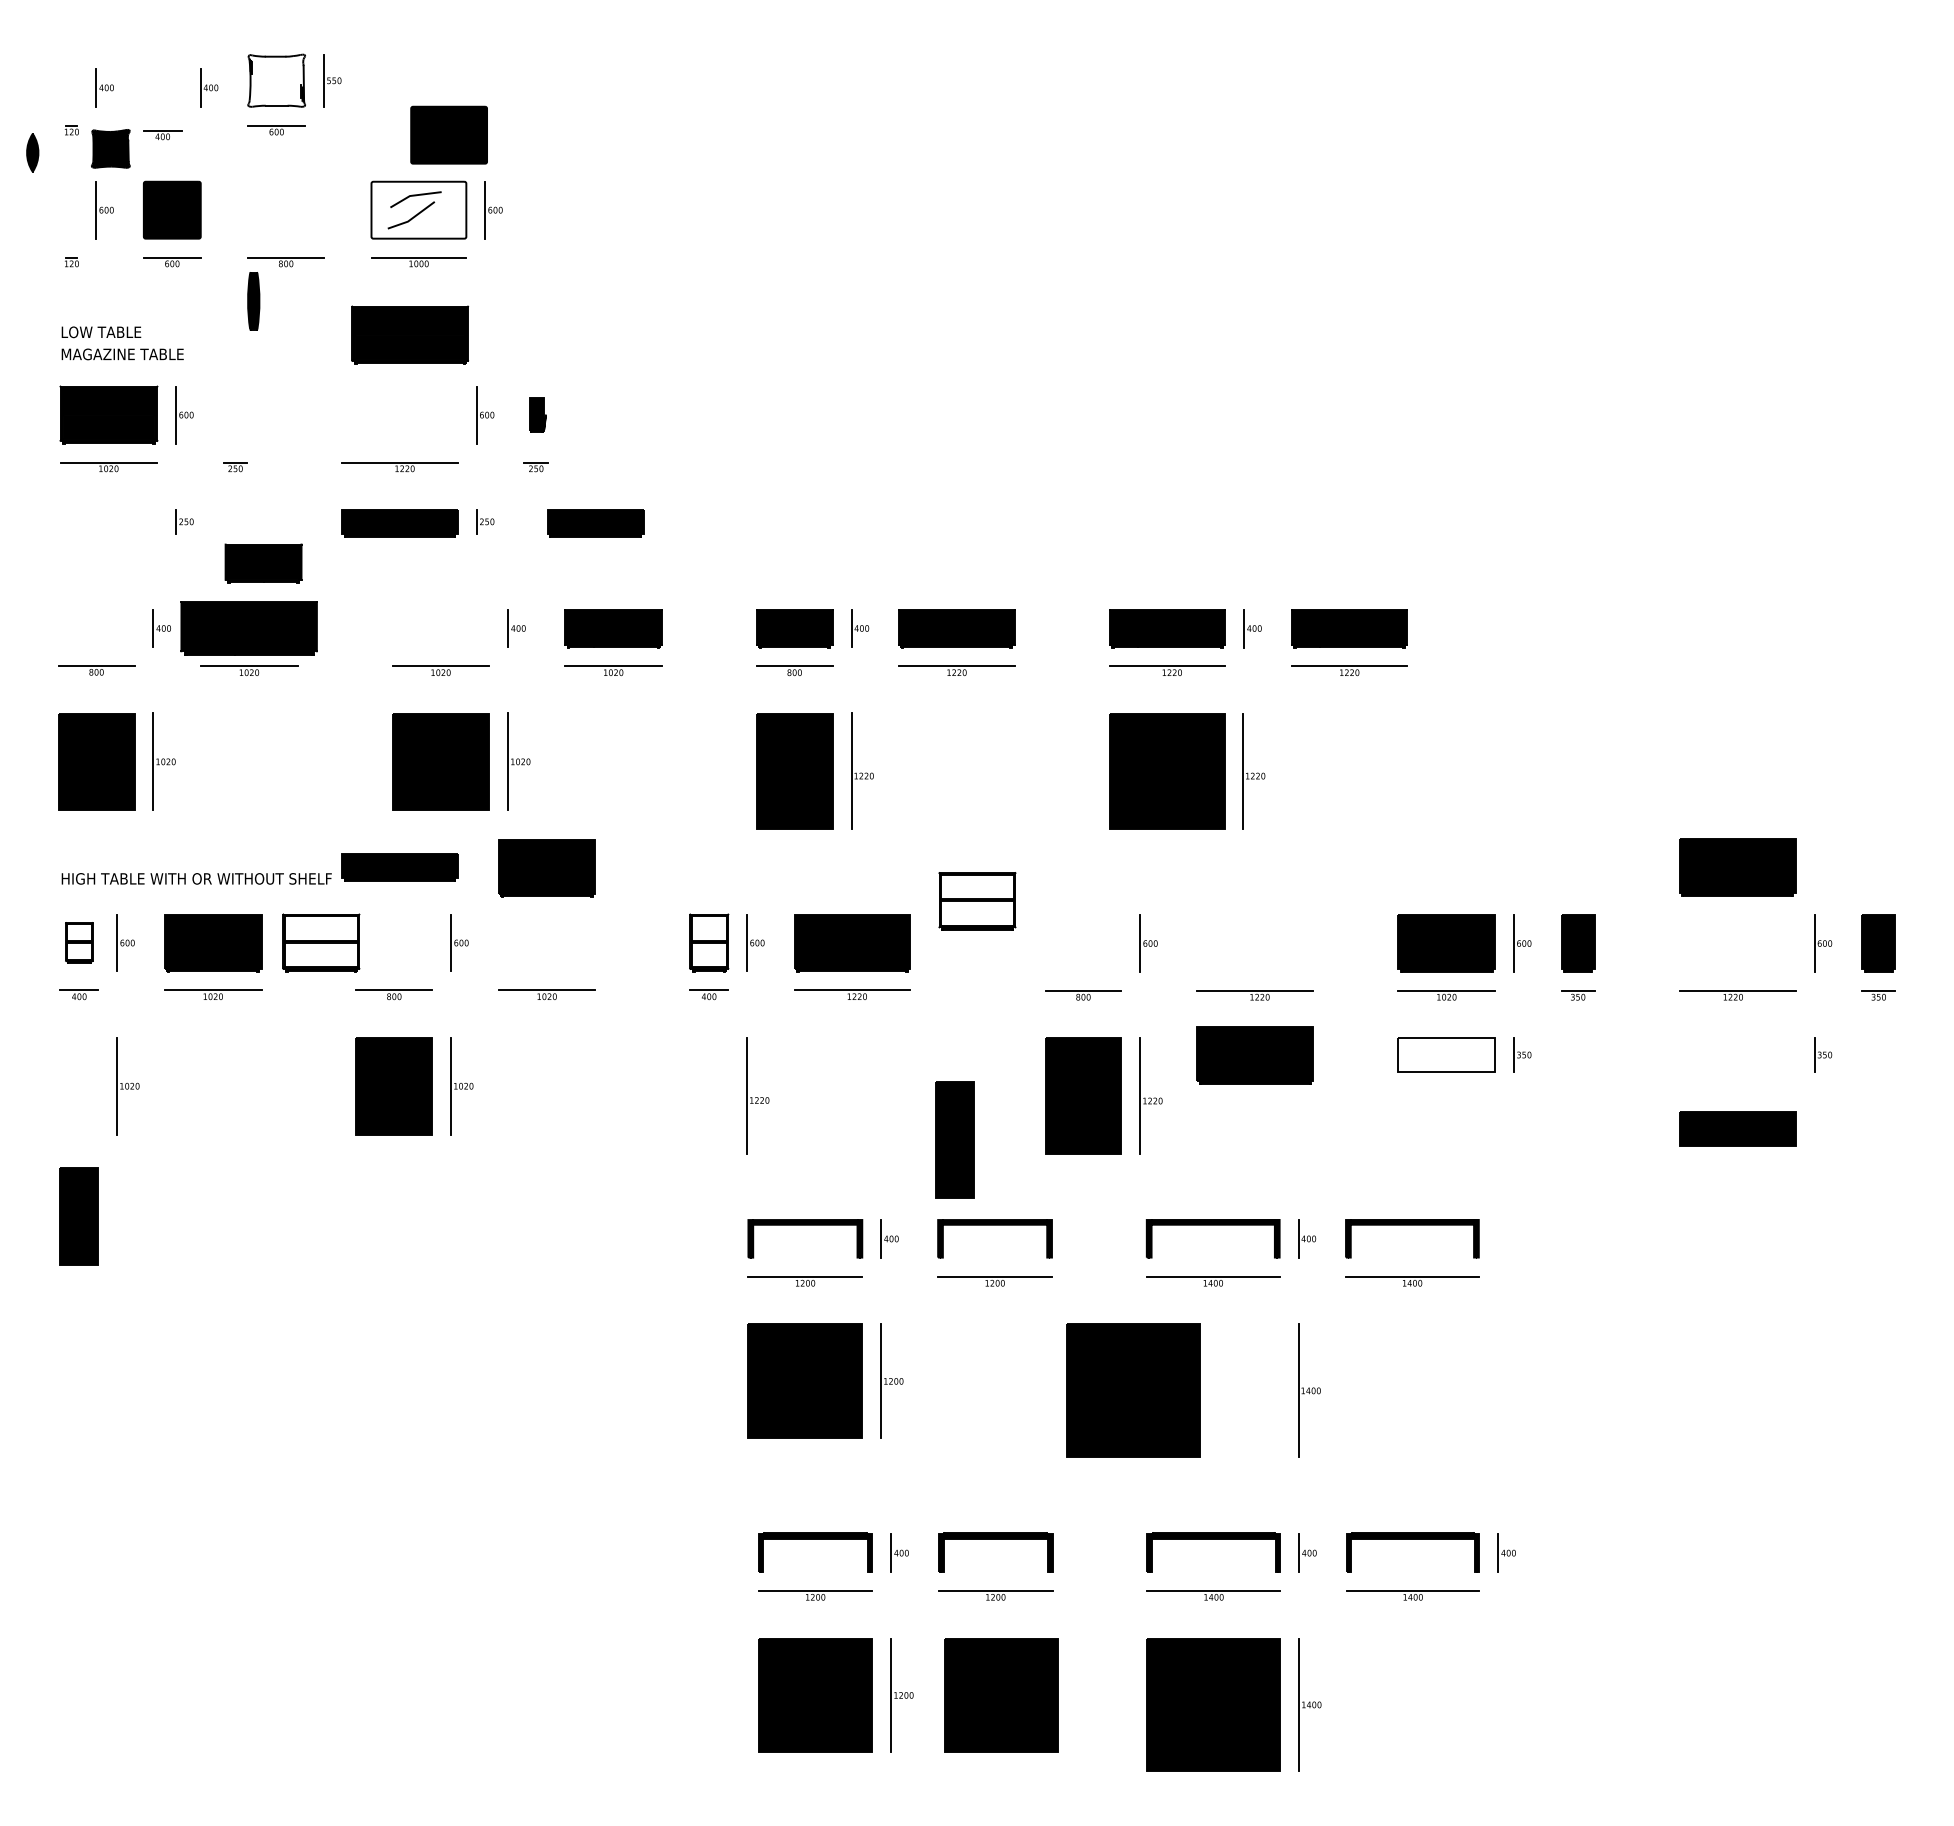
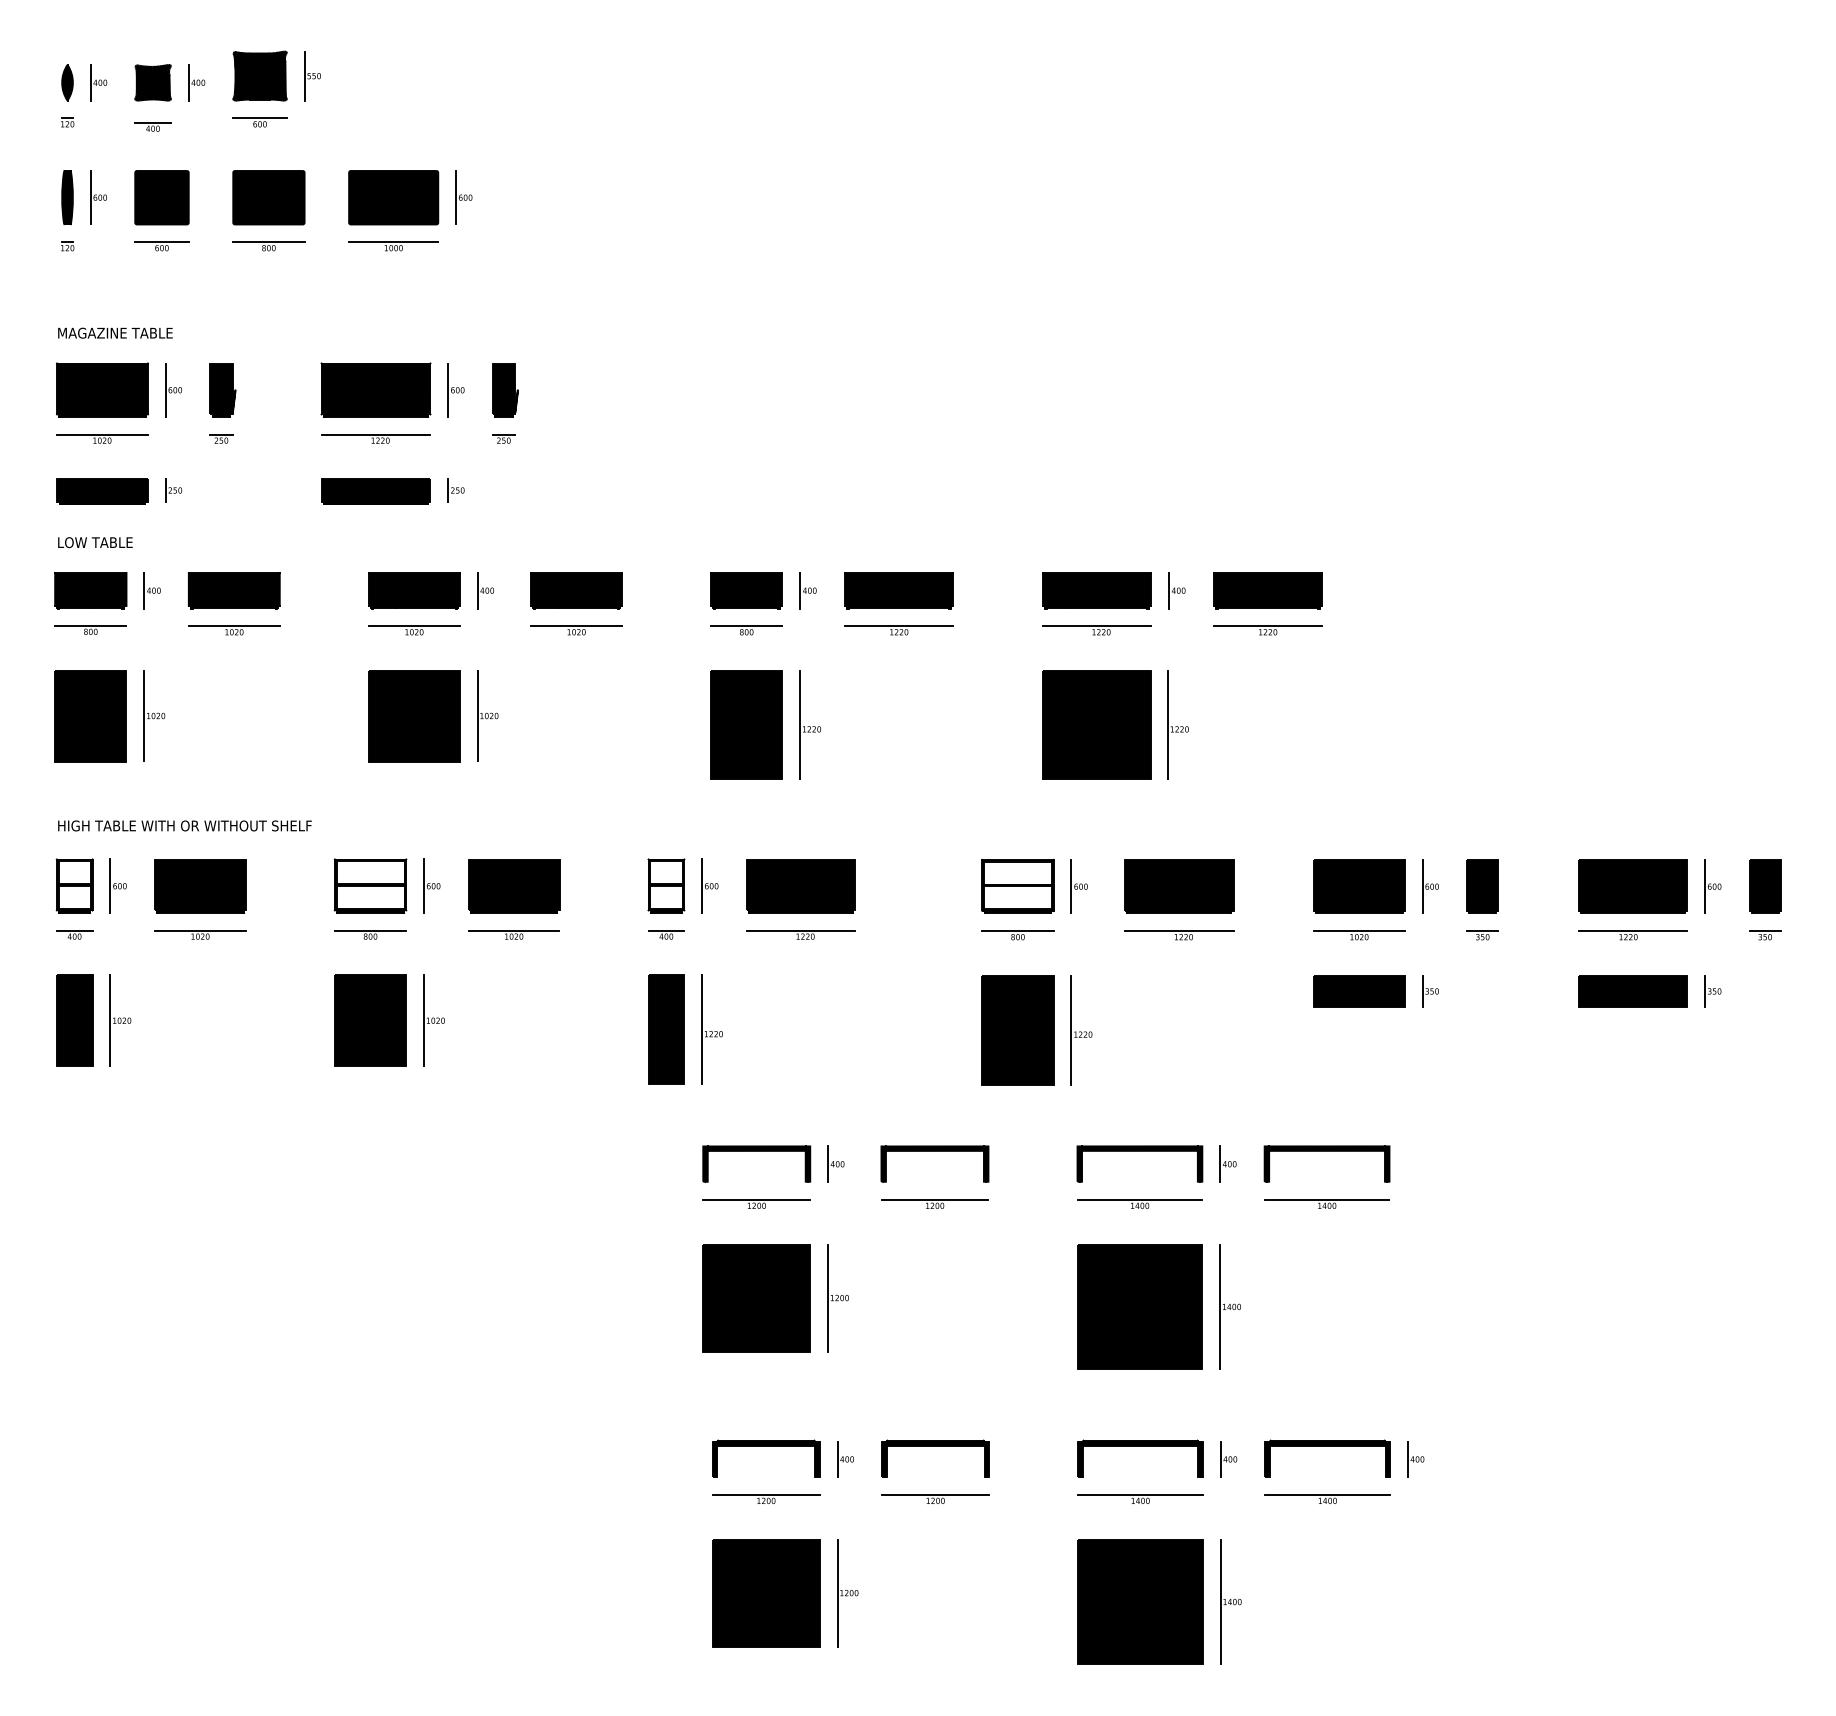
fill: (276, 80) -> (259, 75), added
part: (448, 134) -> (268, 197), moved
part: (110, 148) -> (152, 82), moved
part: (32, 152) -> (67, 82), moved
fill: (418, 209) -> (393, 197), added
part: (253, 301) -> (67, 198), moved
text: (101, 332) -> (95, 542), moved
part: (410, 334) -> (376, 389), moved
part: (237, 415) -> (223, 390), added
part: (537, 415) -> (505, 390), size x1.67
part: (595, 523) -> (102, 492), moved
part: (263, 563) -> (90, 590), moved
part: (249, 628) -> (234, 590), size x0.71
part: (440, 628) -> (413, 590), added
part: (399, 867) -> (375, 815), removed
part: (1737, 867) -> (1632, 886), moved
part: (546, 868) -> (513, 886), moved
part: (977, 901) -> (1018, 886), moved
part: (79, 942) -> (74, 885), size x1.43
part: (321, 942) -> (370, 885), moved
fill: (1446, 1054) -> (1359, 990), added
part: (1254, 1055) -> (1178, 886), moved
part: (1737, 1128) -> (1632, 990), moved
part: (954, 1139) -> (665, 1029), moved
part: (78, 1216) -> (73, 1021), moved
part: (1133, 1390) -> (1140, 1306), moved
part: (1001, 1695) -> (941, 1593), removed

